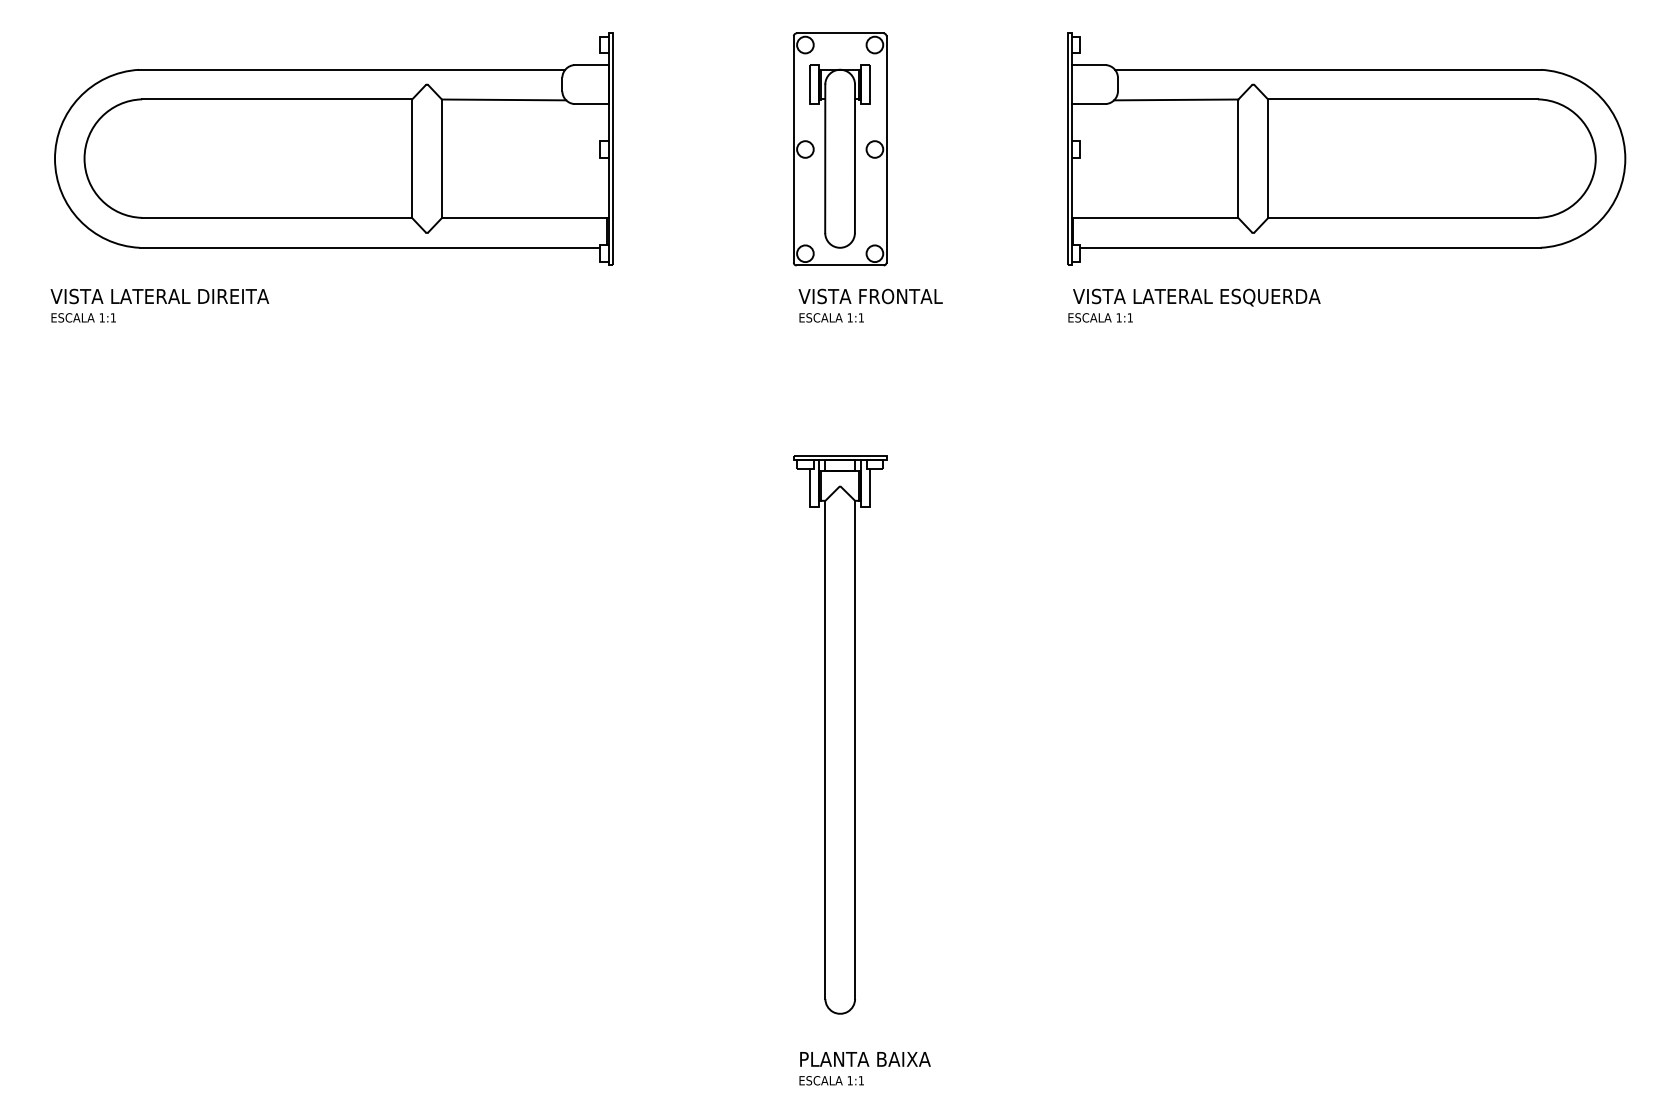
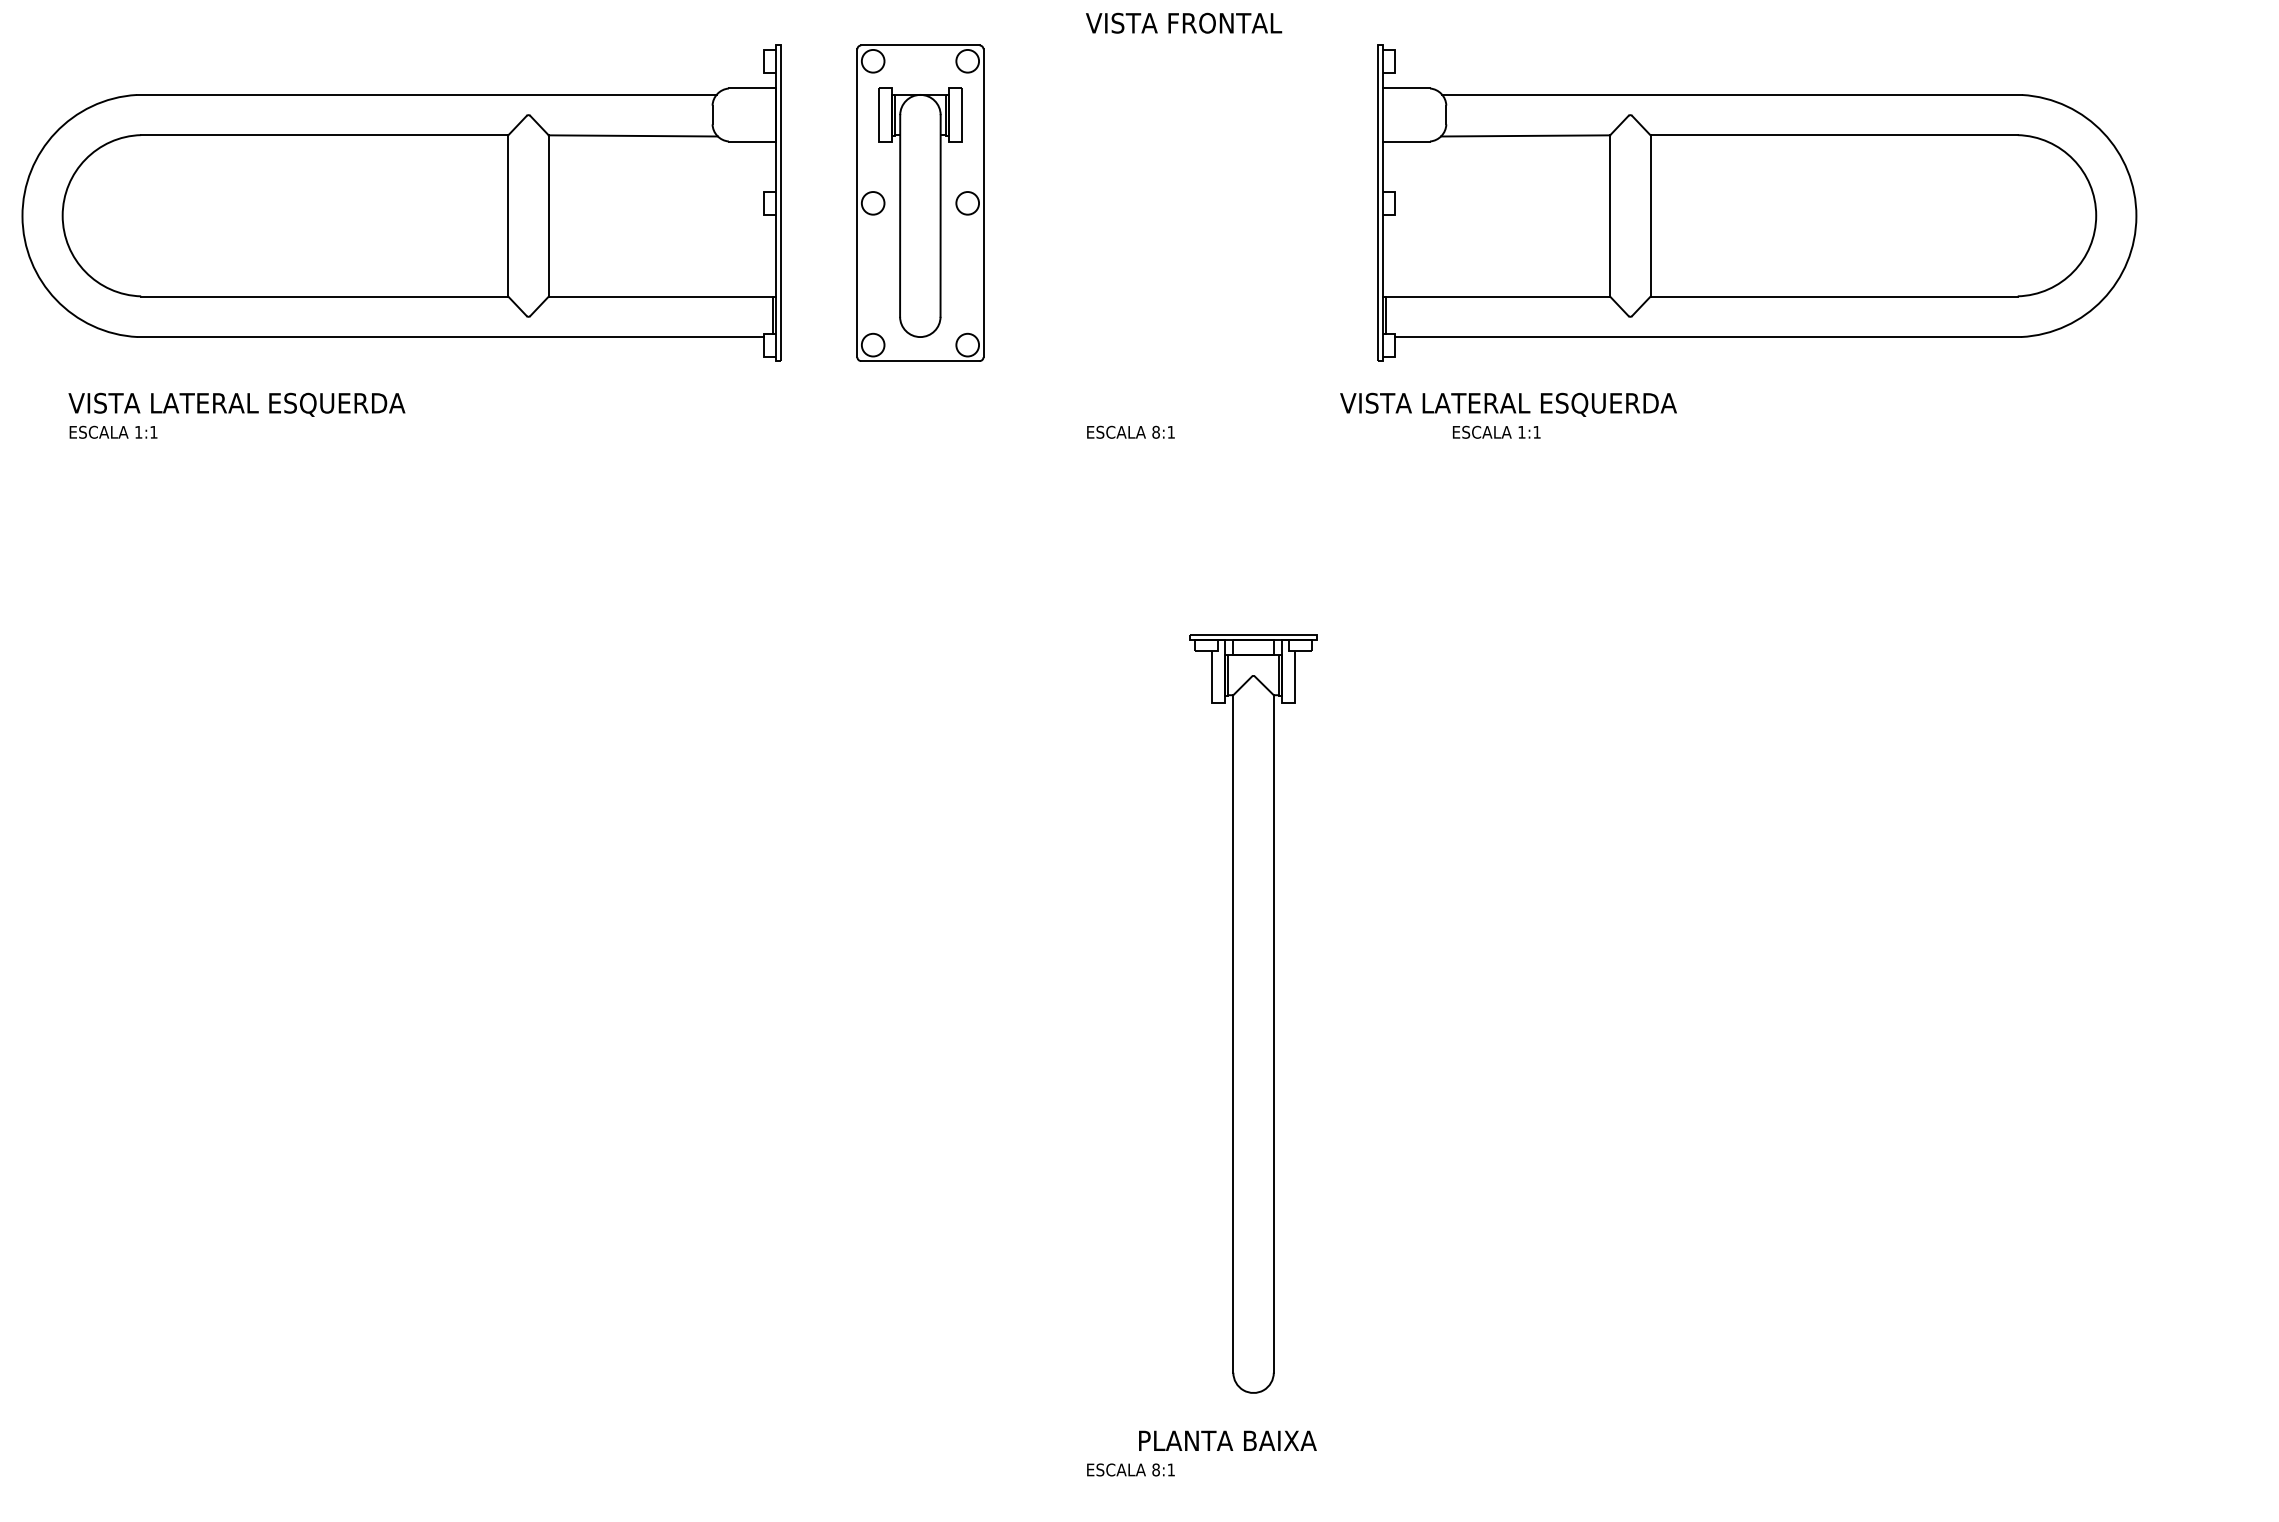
part: (333, 148) -> (401, 202), moved
part: (840, 148) -> (920, 202), moved
part: (1346, 148) -> (1757, 202), moved
text: (871, 295) -> (1184, 22), moved
text: (249, 297) -> (338, 404), VISTA LATERAL DIREITA -> VISTA LATERAL ESQUERDA
text: (1196, 297) -> (1508, 404), moved
text: (849, 317) -> (1155, 431), 1:1 -> 8:1
part: (840, 734) -> (1253, 1013), moved
text: (865, 1059) -> (1227, 1440), moved
text: (849, 1080) -> (1155, 1469), 1:1 -> 8:1

